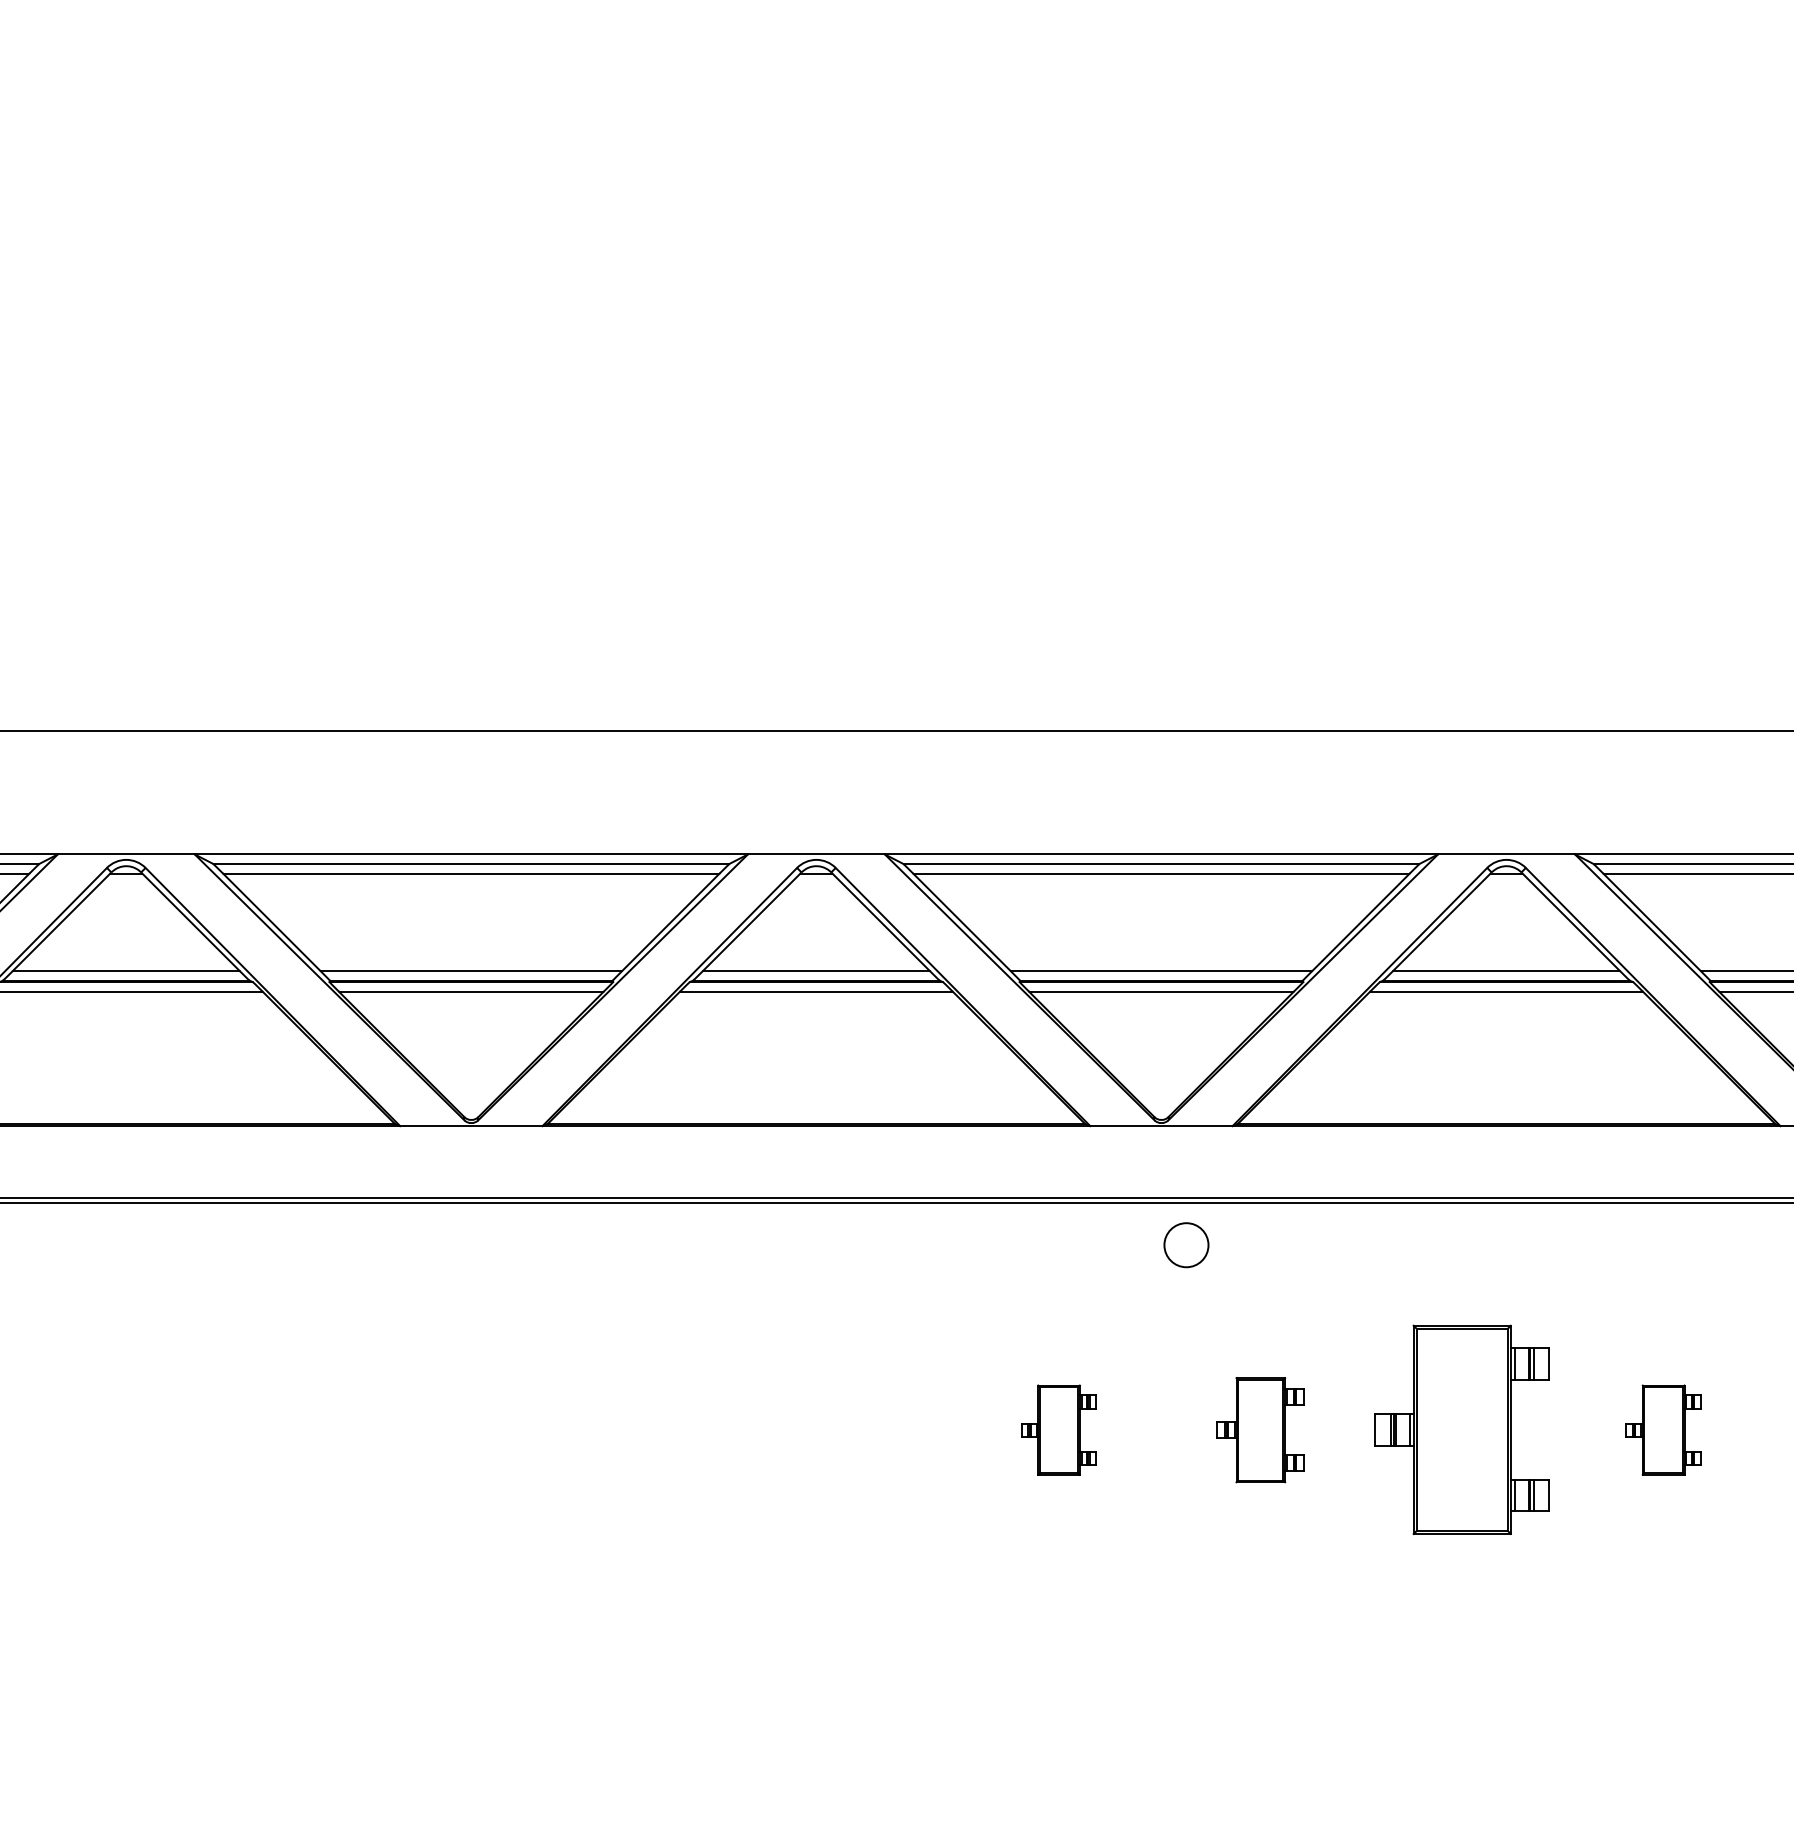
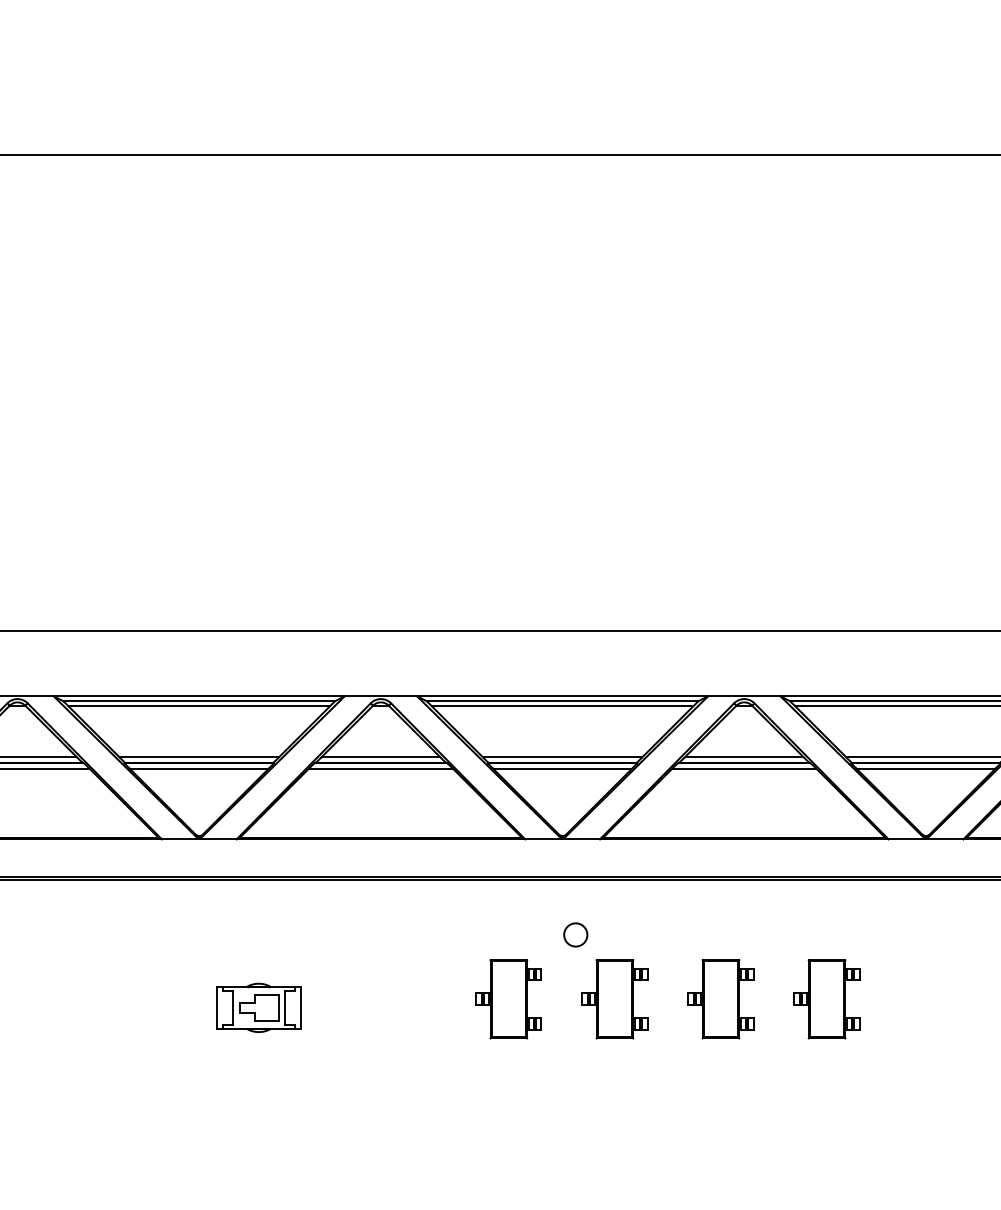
circle: (1185, 1244) -> (575, 934), moved
part: (1058, 1430) -> (508, 999), size x1.67
part: (1259, 1430) -> (614, 999), size x1.43
part: (1461, 1430) -> (720, 999), size x0.71
part: (1662, 1430) -> (826, 999), size x1.67
part: (583, 1445) -> (258, 1007), added

